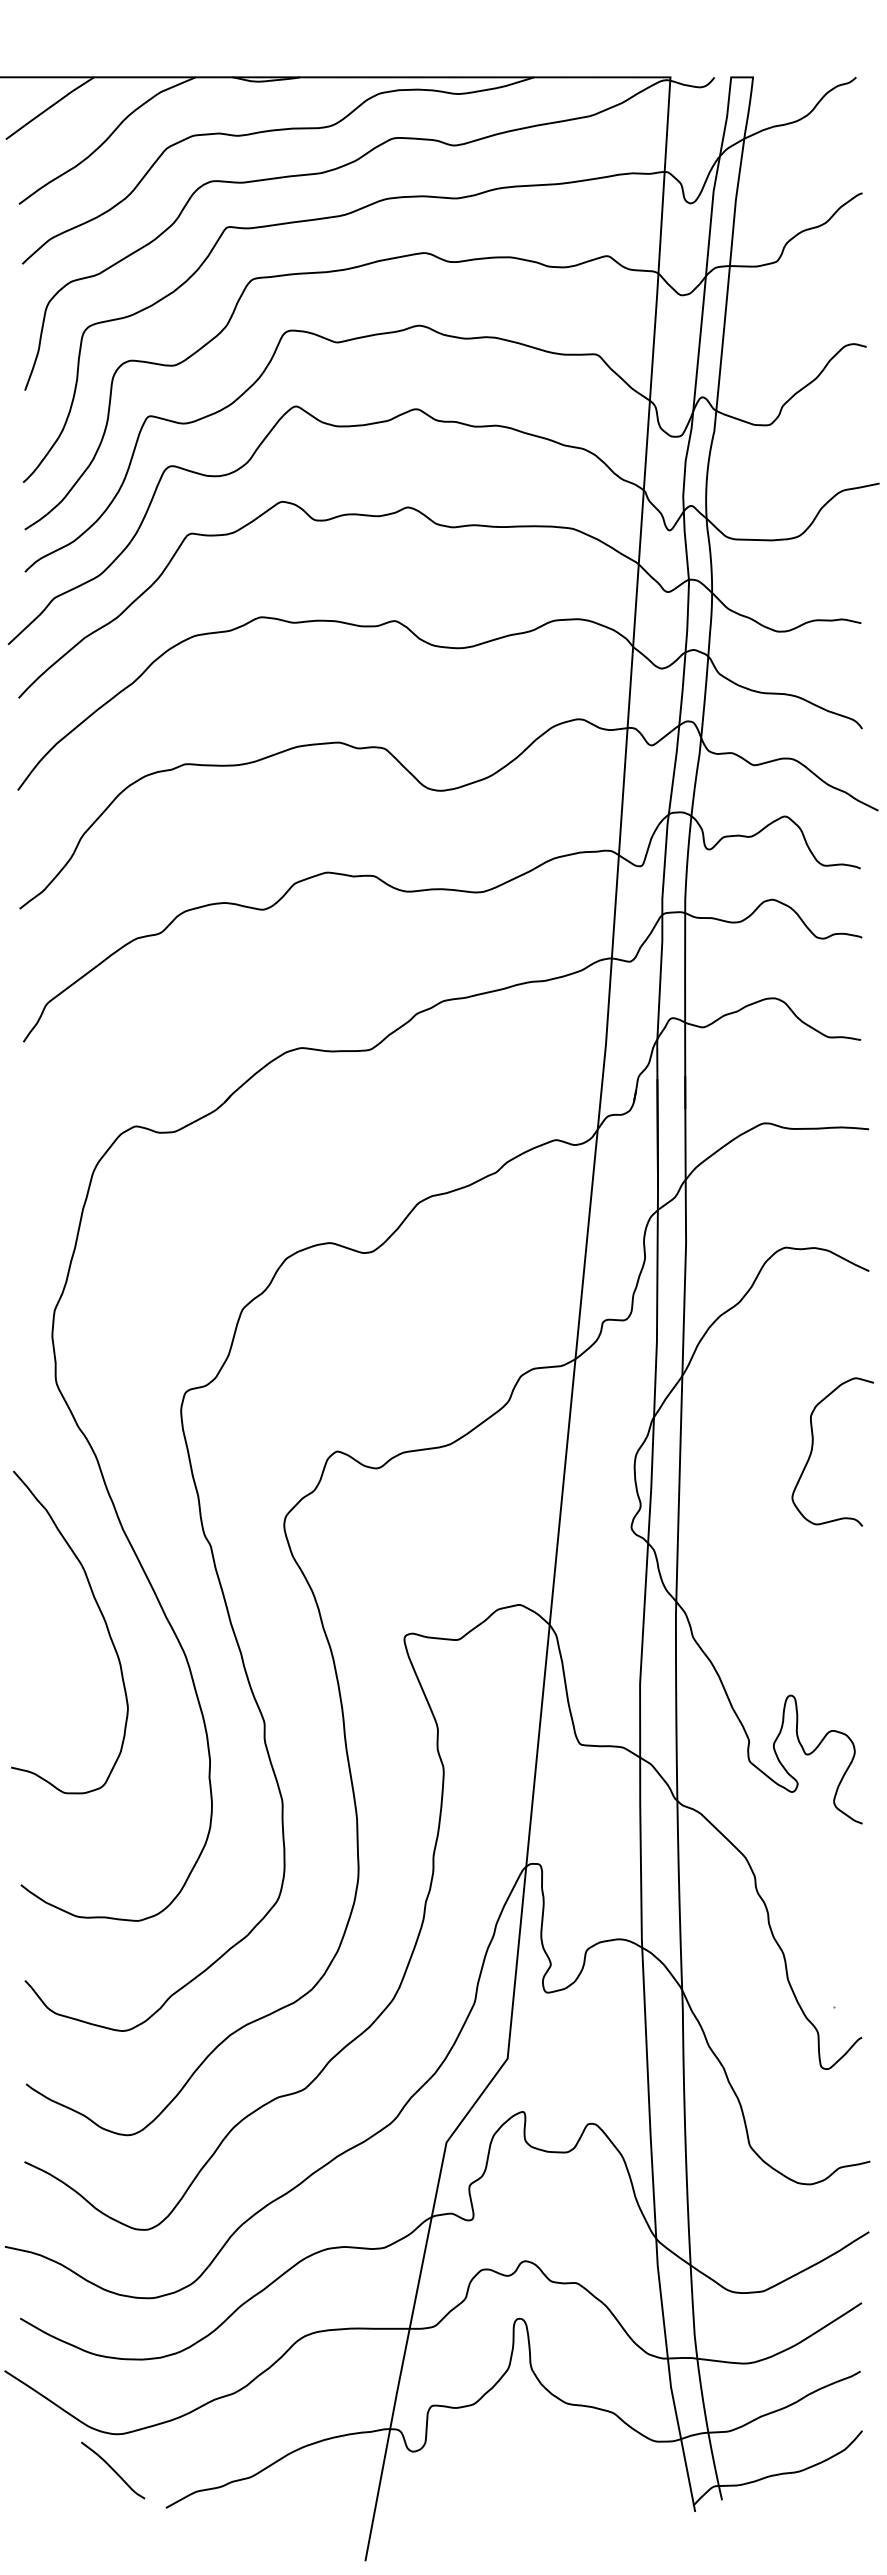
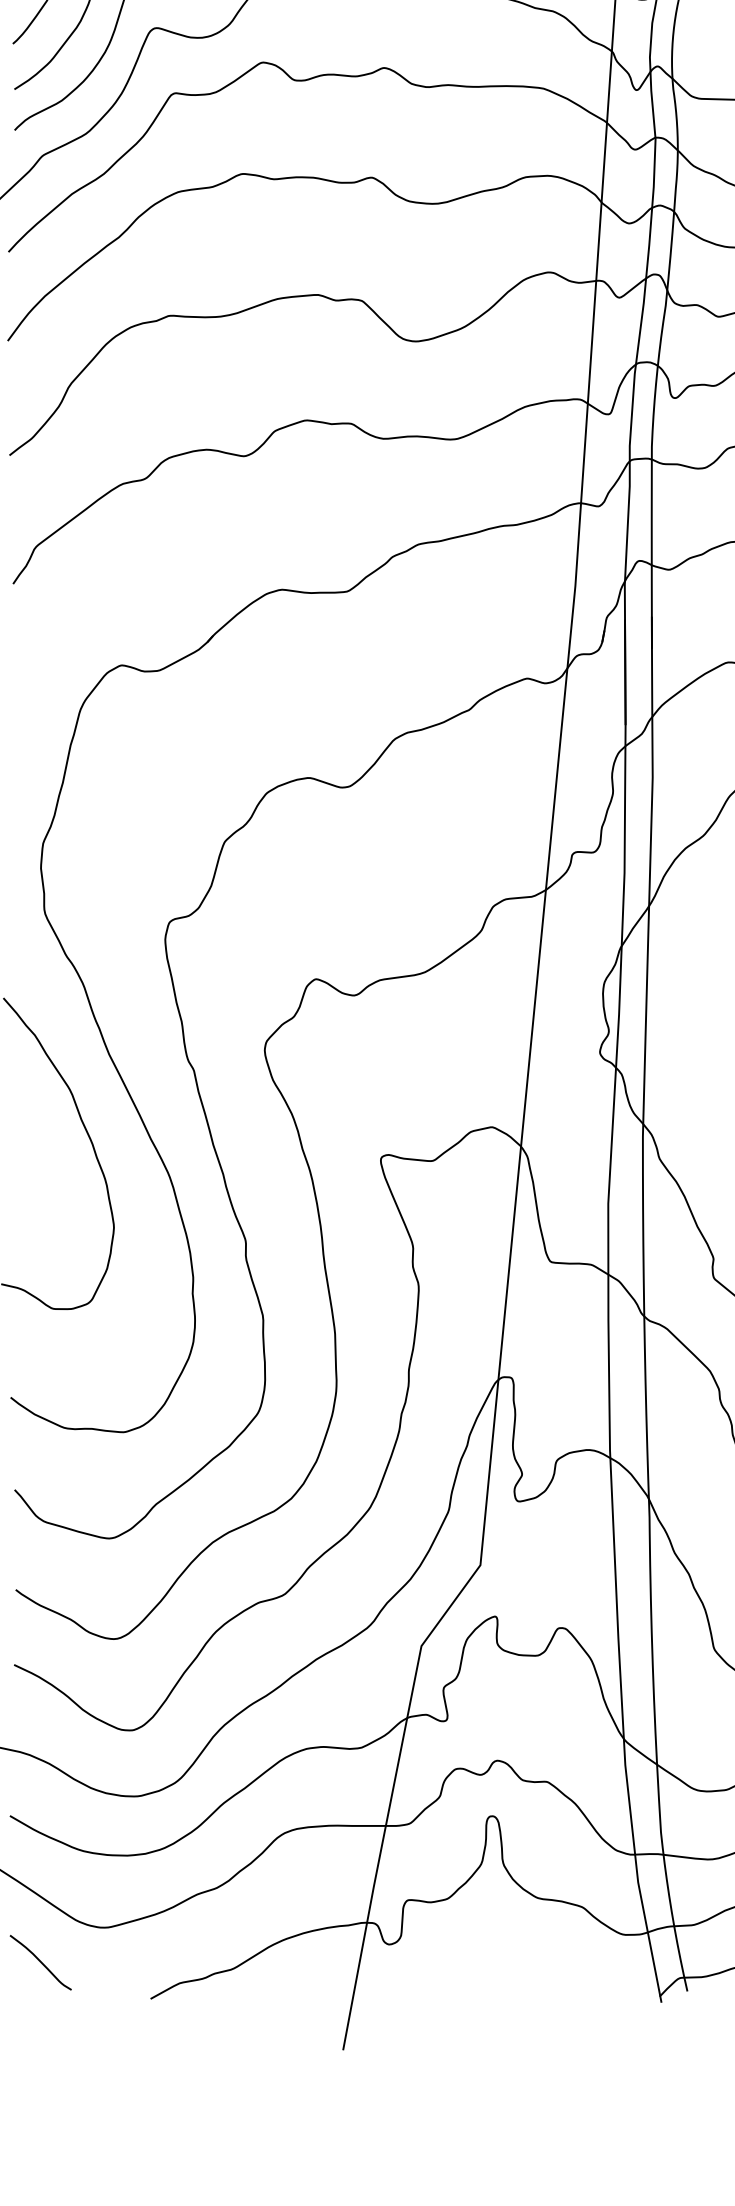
curve: (113, 2470) -> (41, 1962), moved

